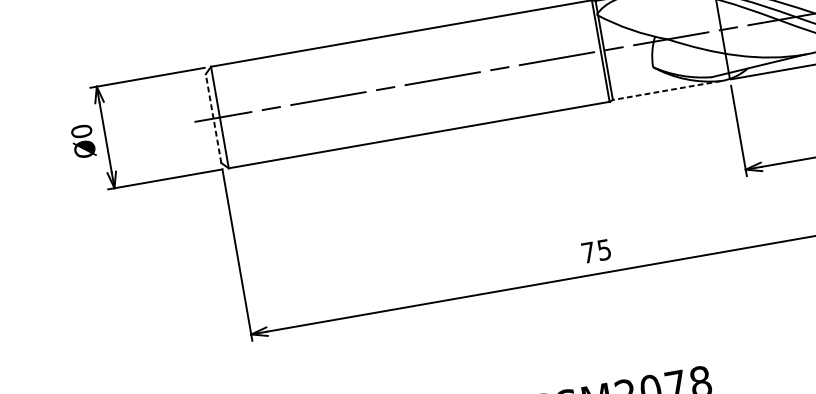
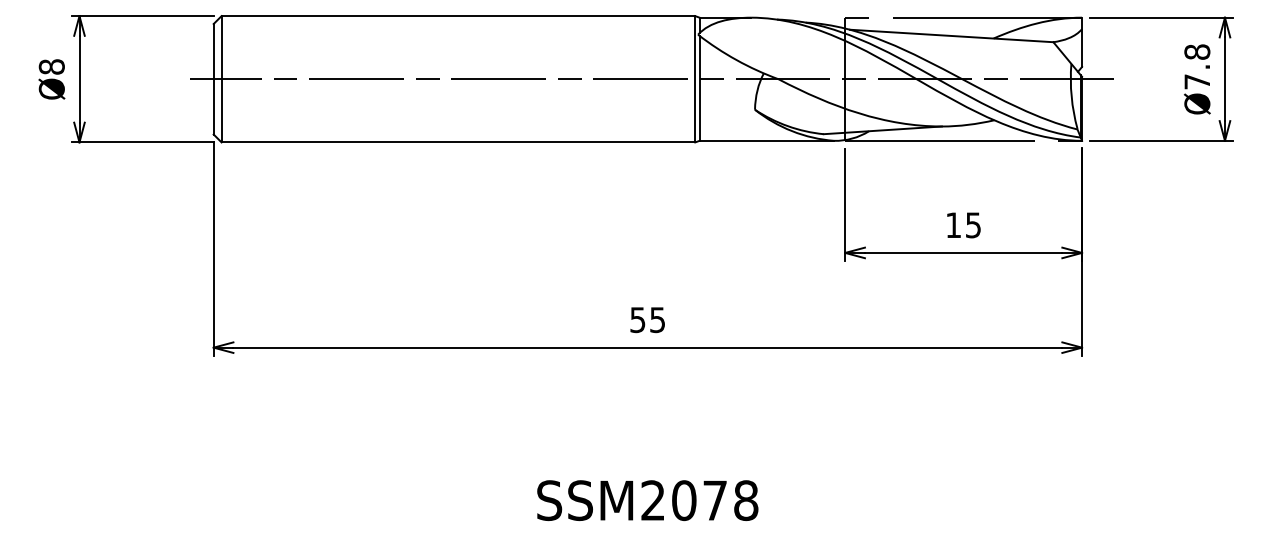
line: (666, 90) -> (766, 140), dashed -> solid
line: (213, 118) -> (213, 78), dashed -> solid
text: (81, 131) -> (51, 66), Ø0 -> Ø8
text: (588, 253) -> (637, 320), 75 -> 55

